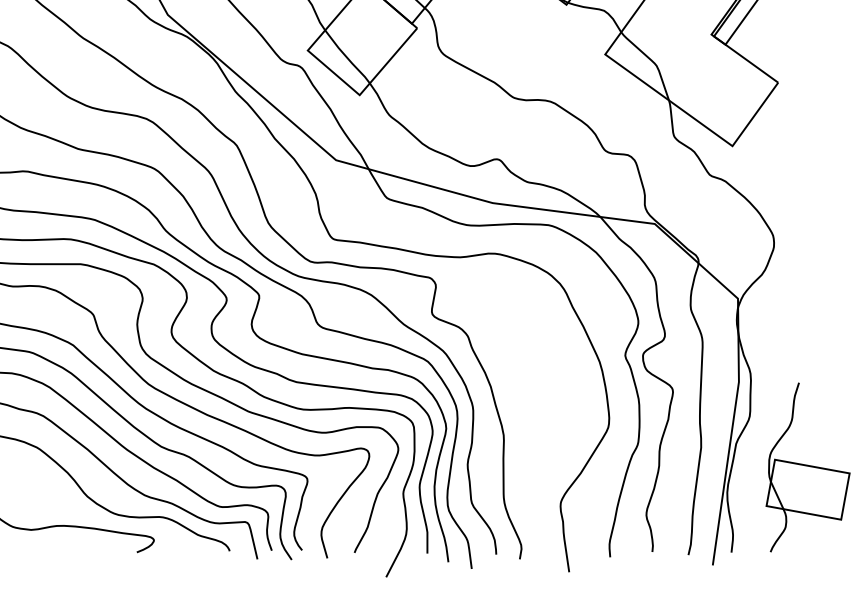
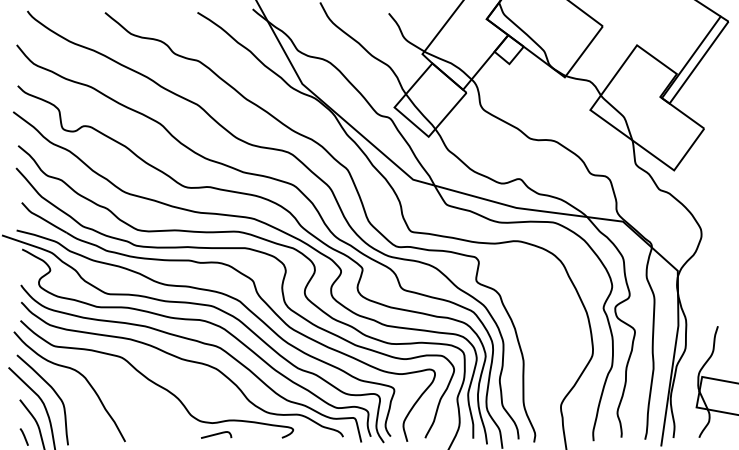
curve: (37, 547) -> (216, 434), added

